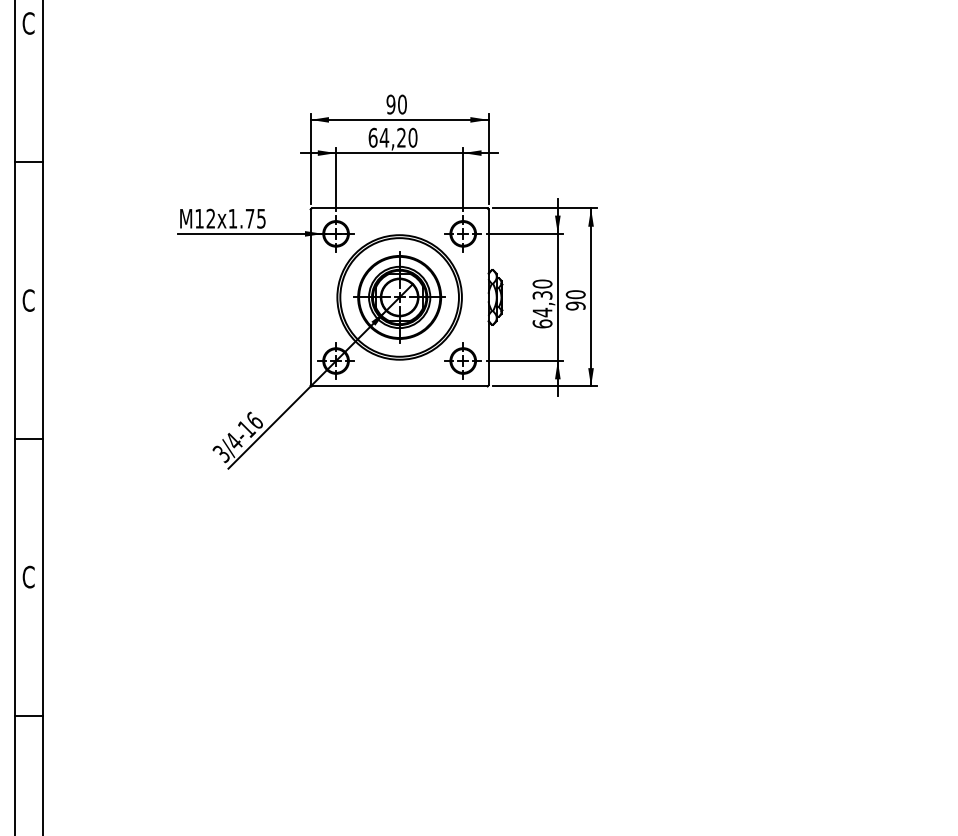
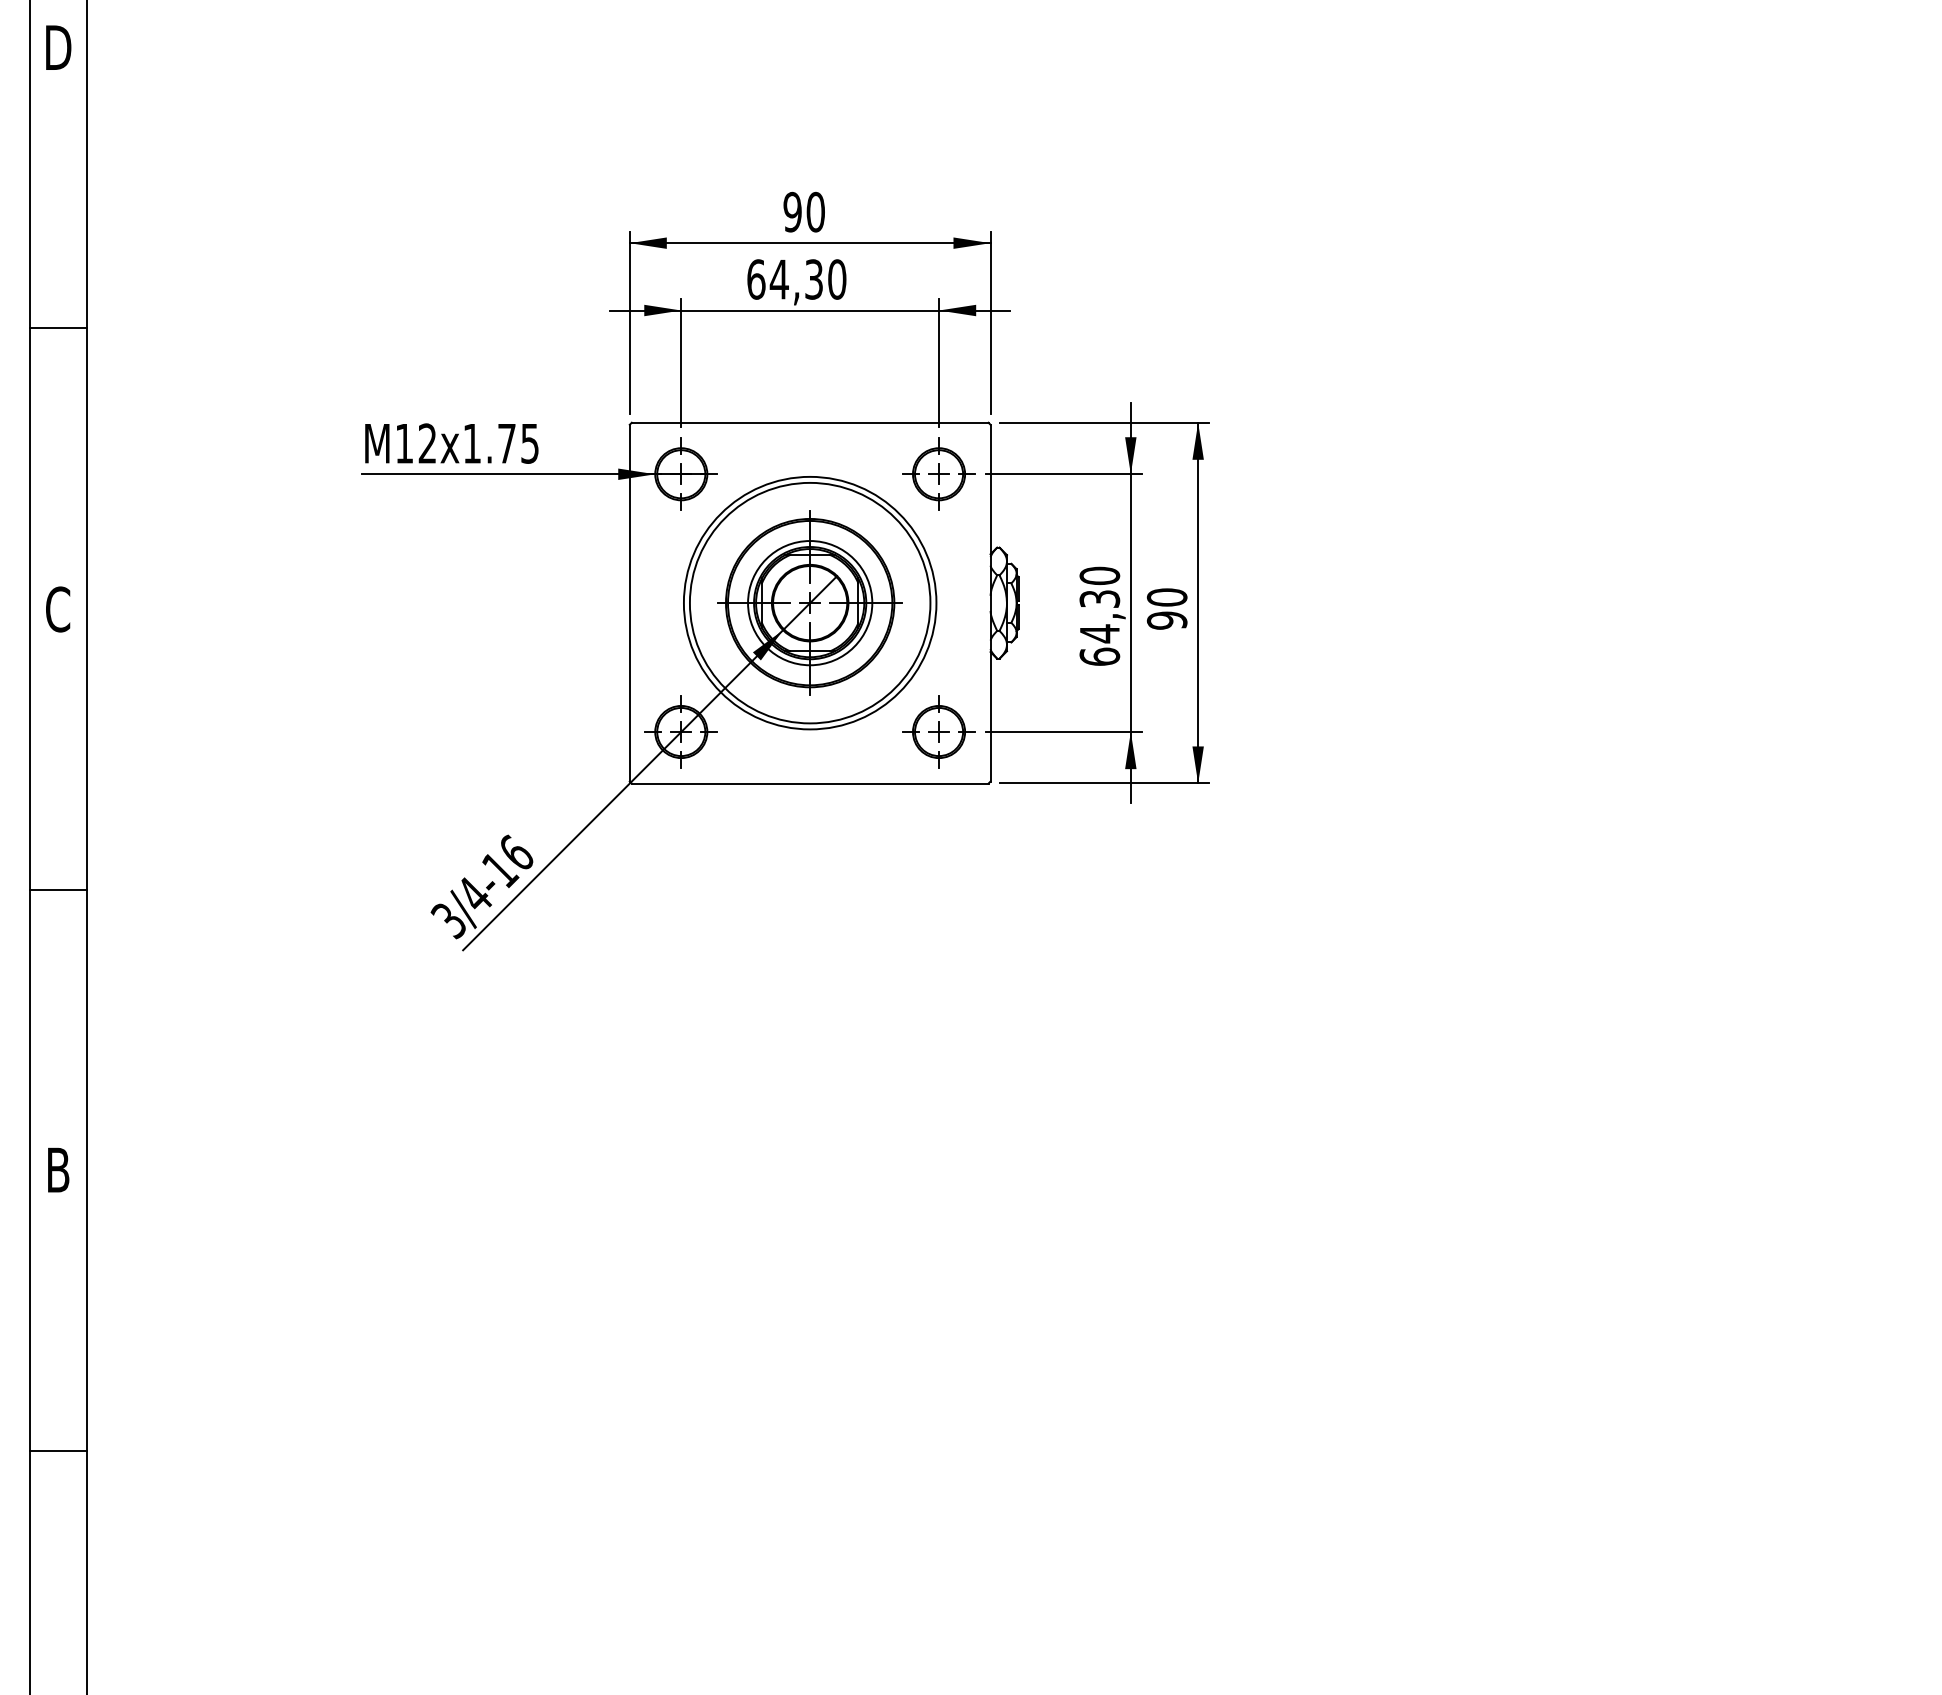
text: (28, 23) -> (57, 47), C -> D
text: (401, 137) -> (813, 278), 64,20 -> 64,30
text: (28, 576) -> (57, 1168), C -> B

